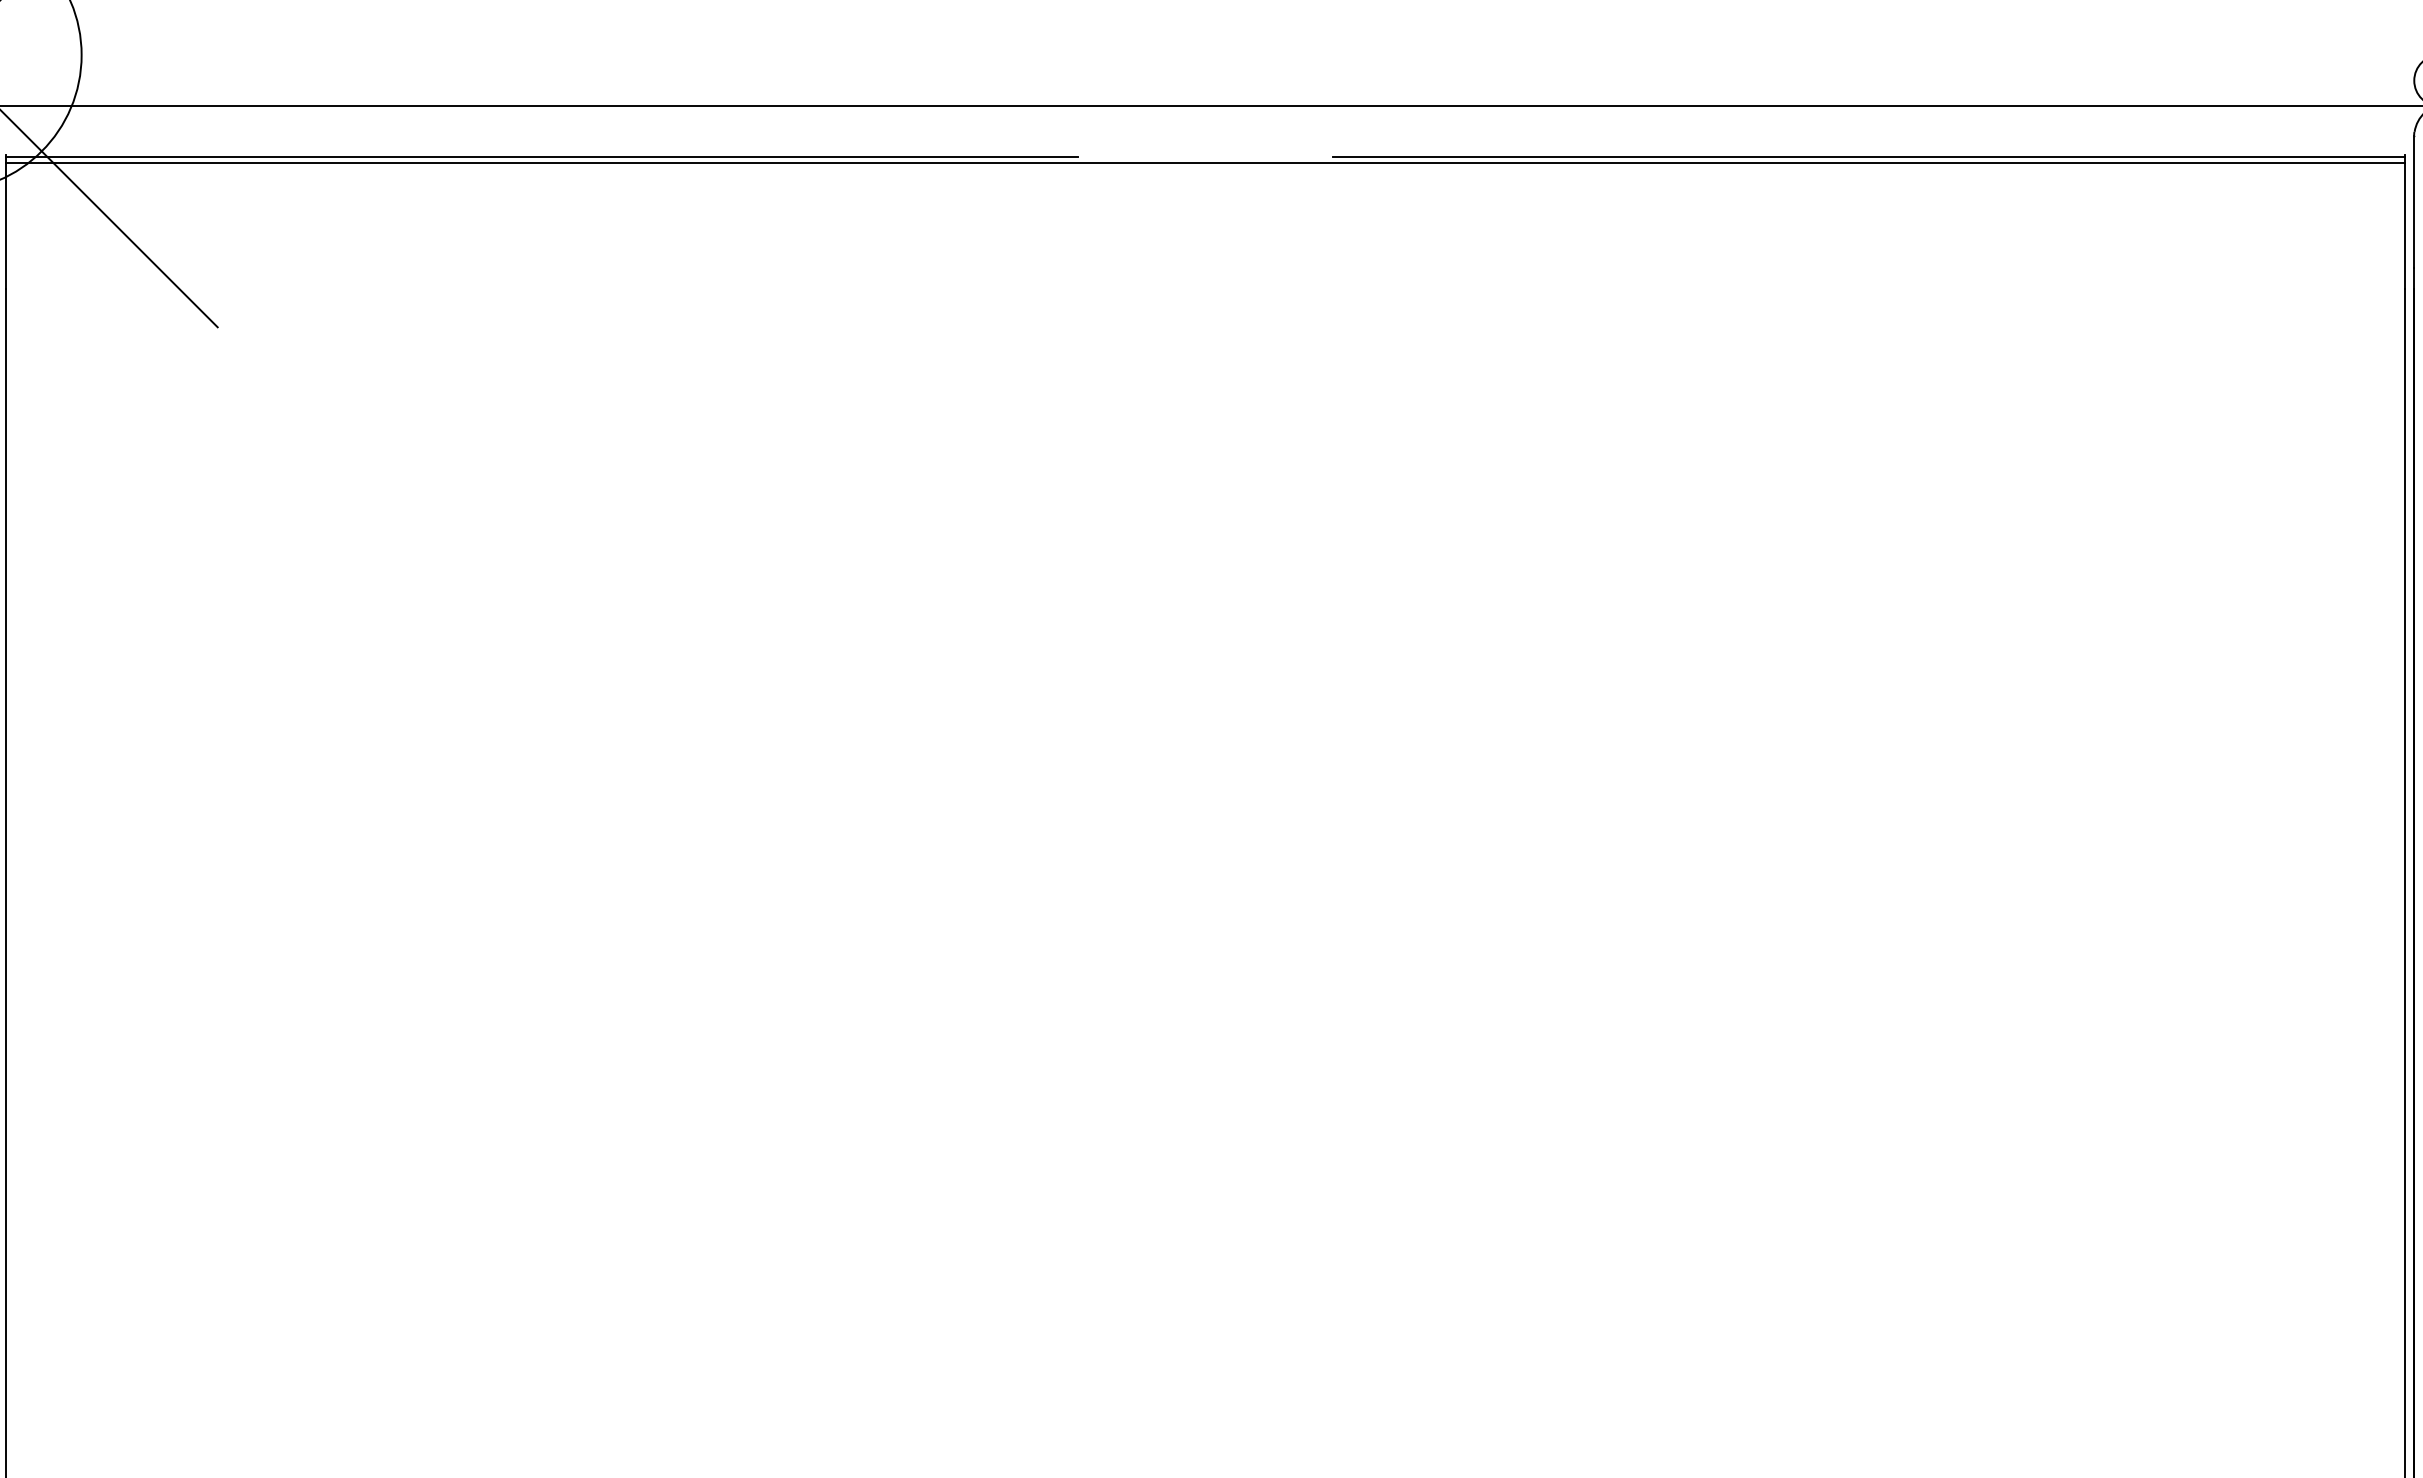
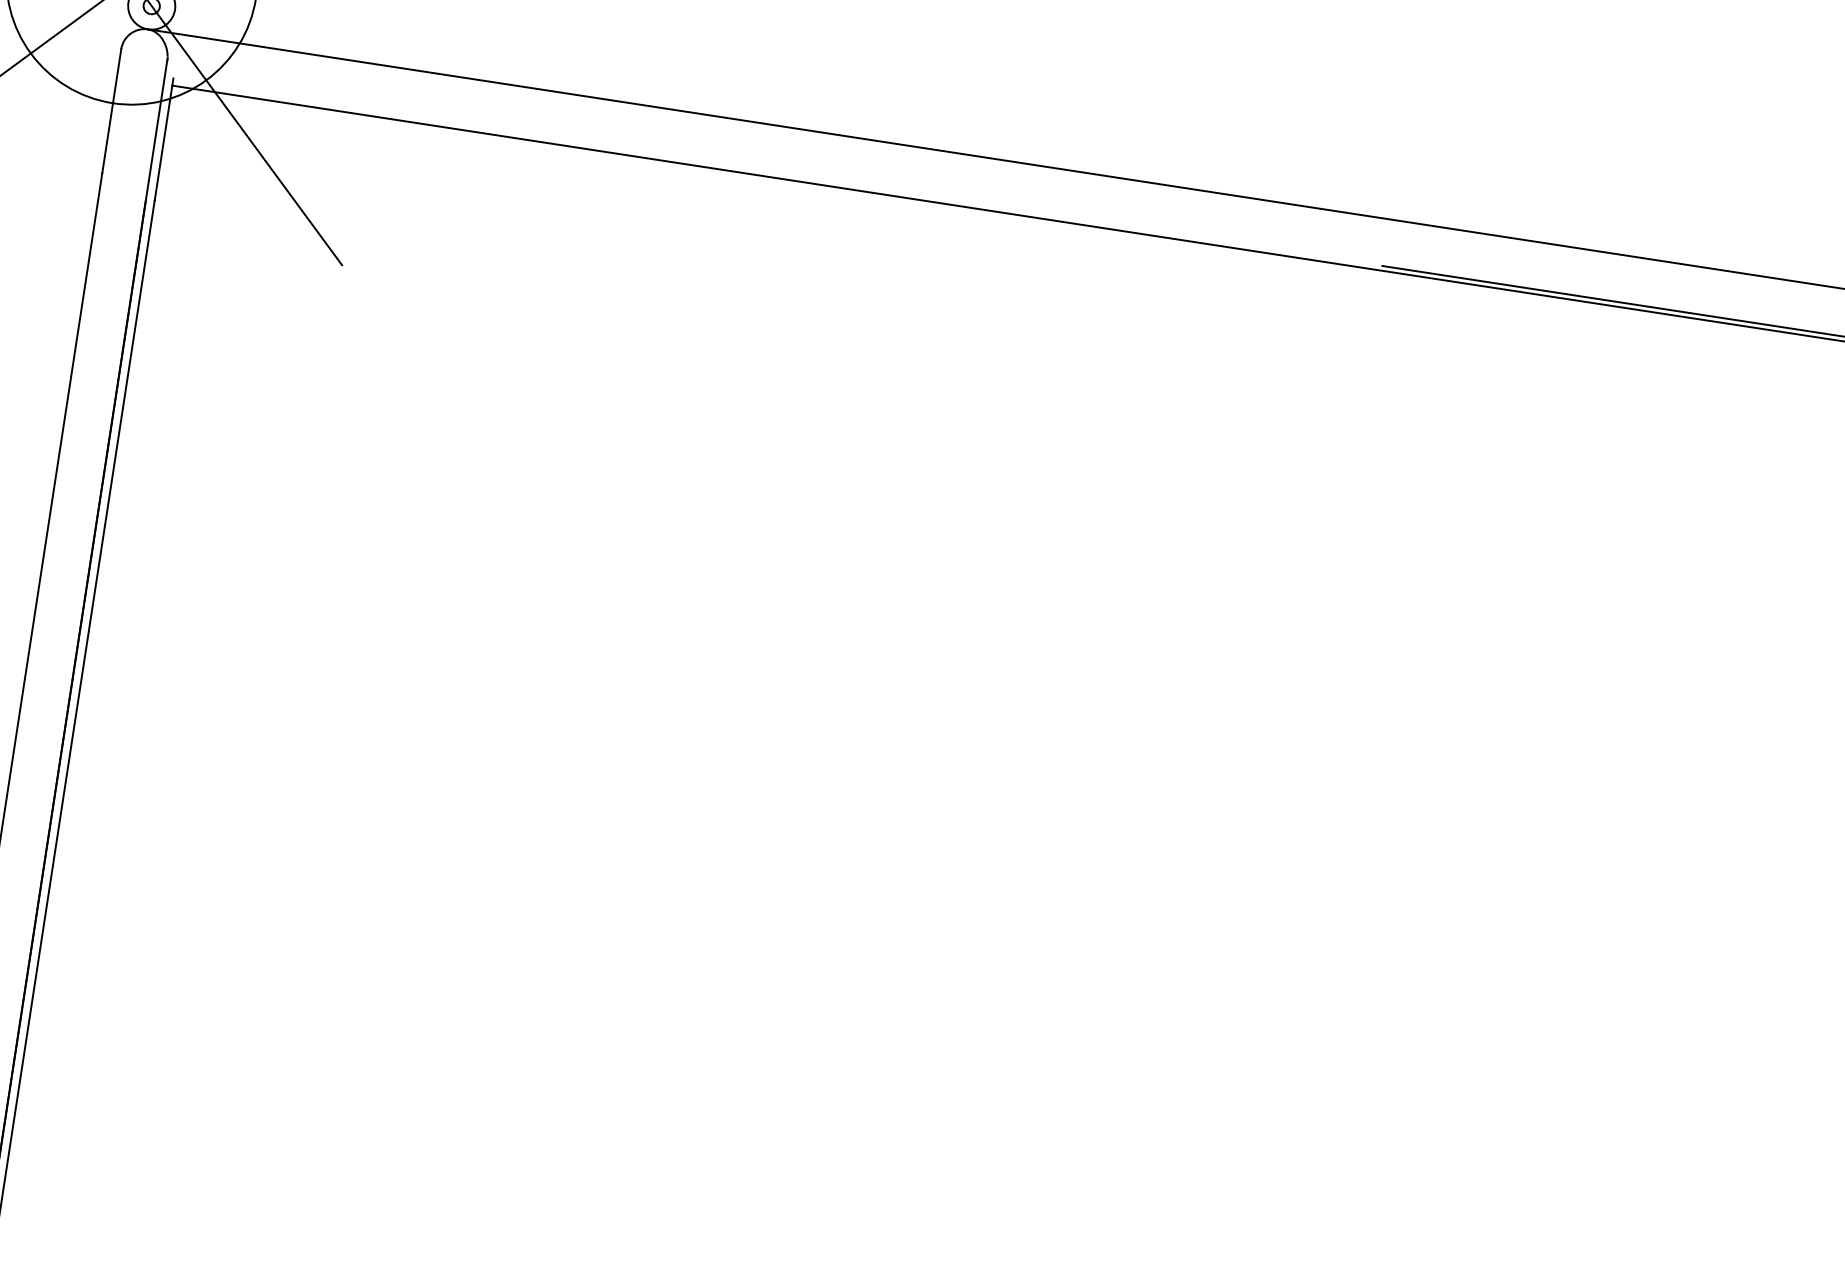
line: (541, 157) -> (660, 155), removed

